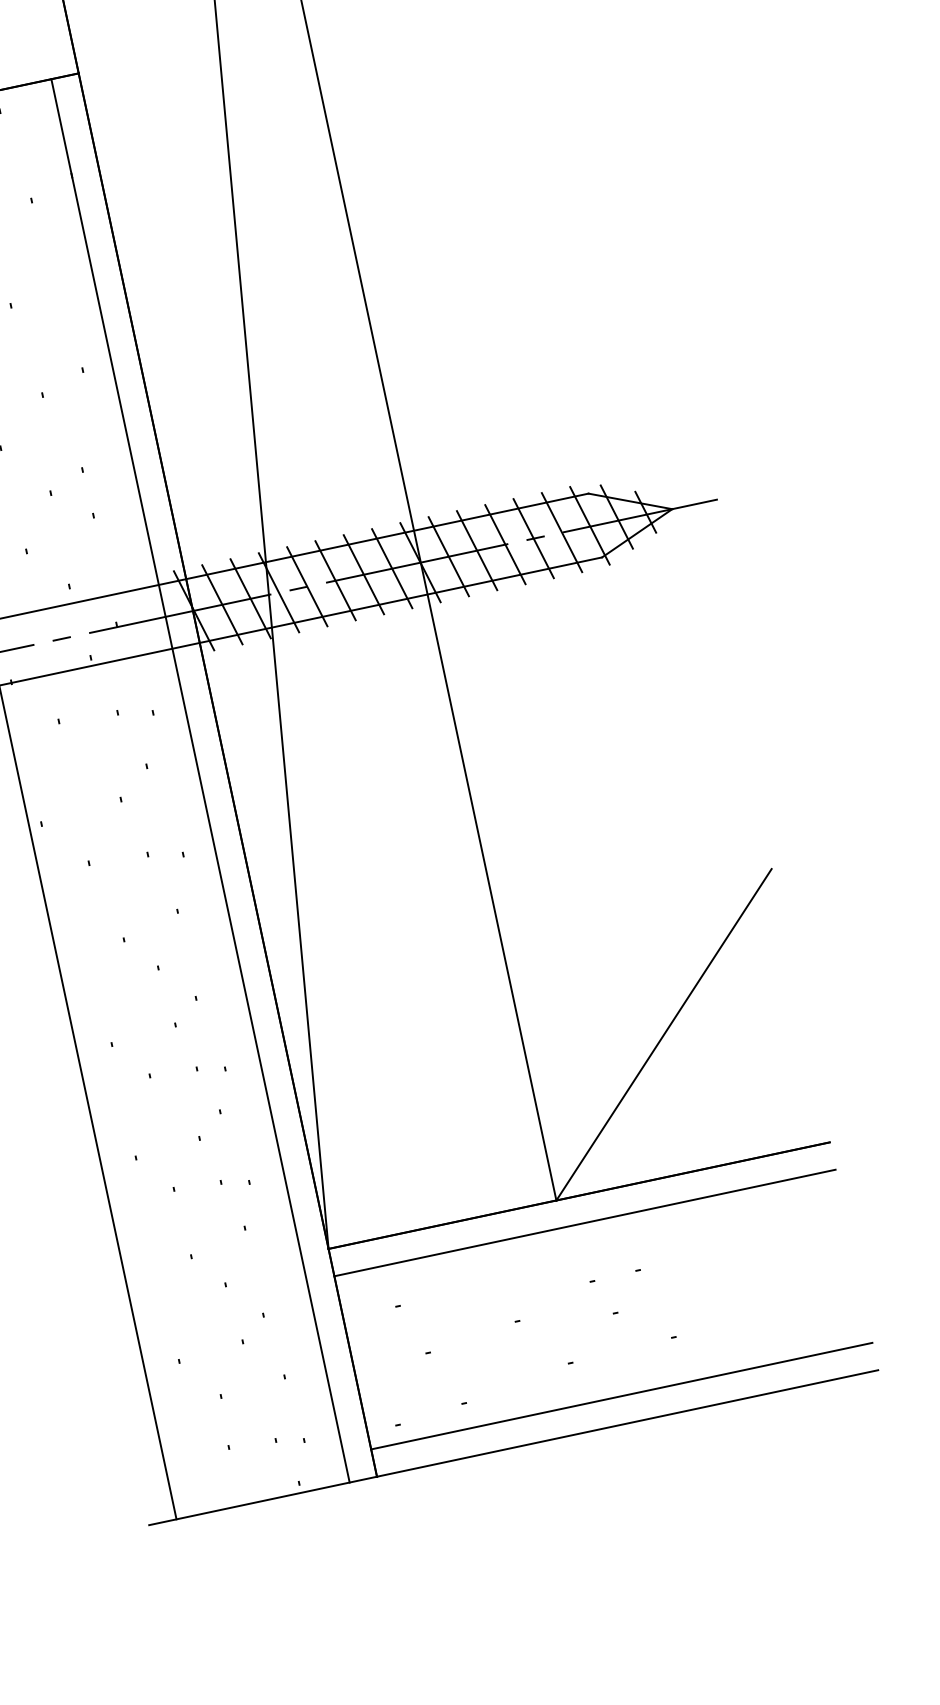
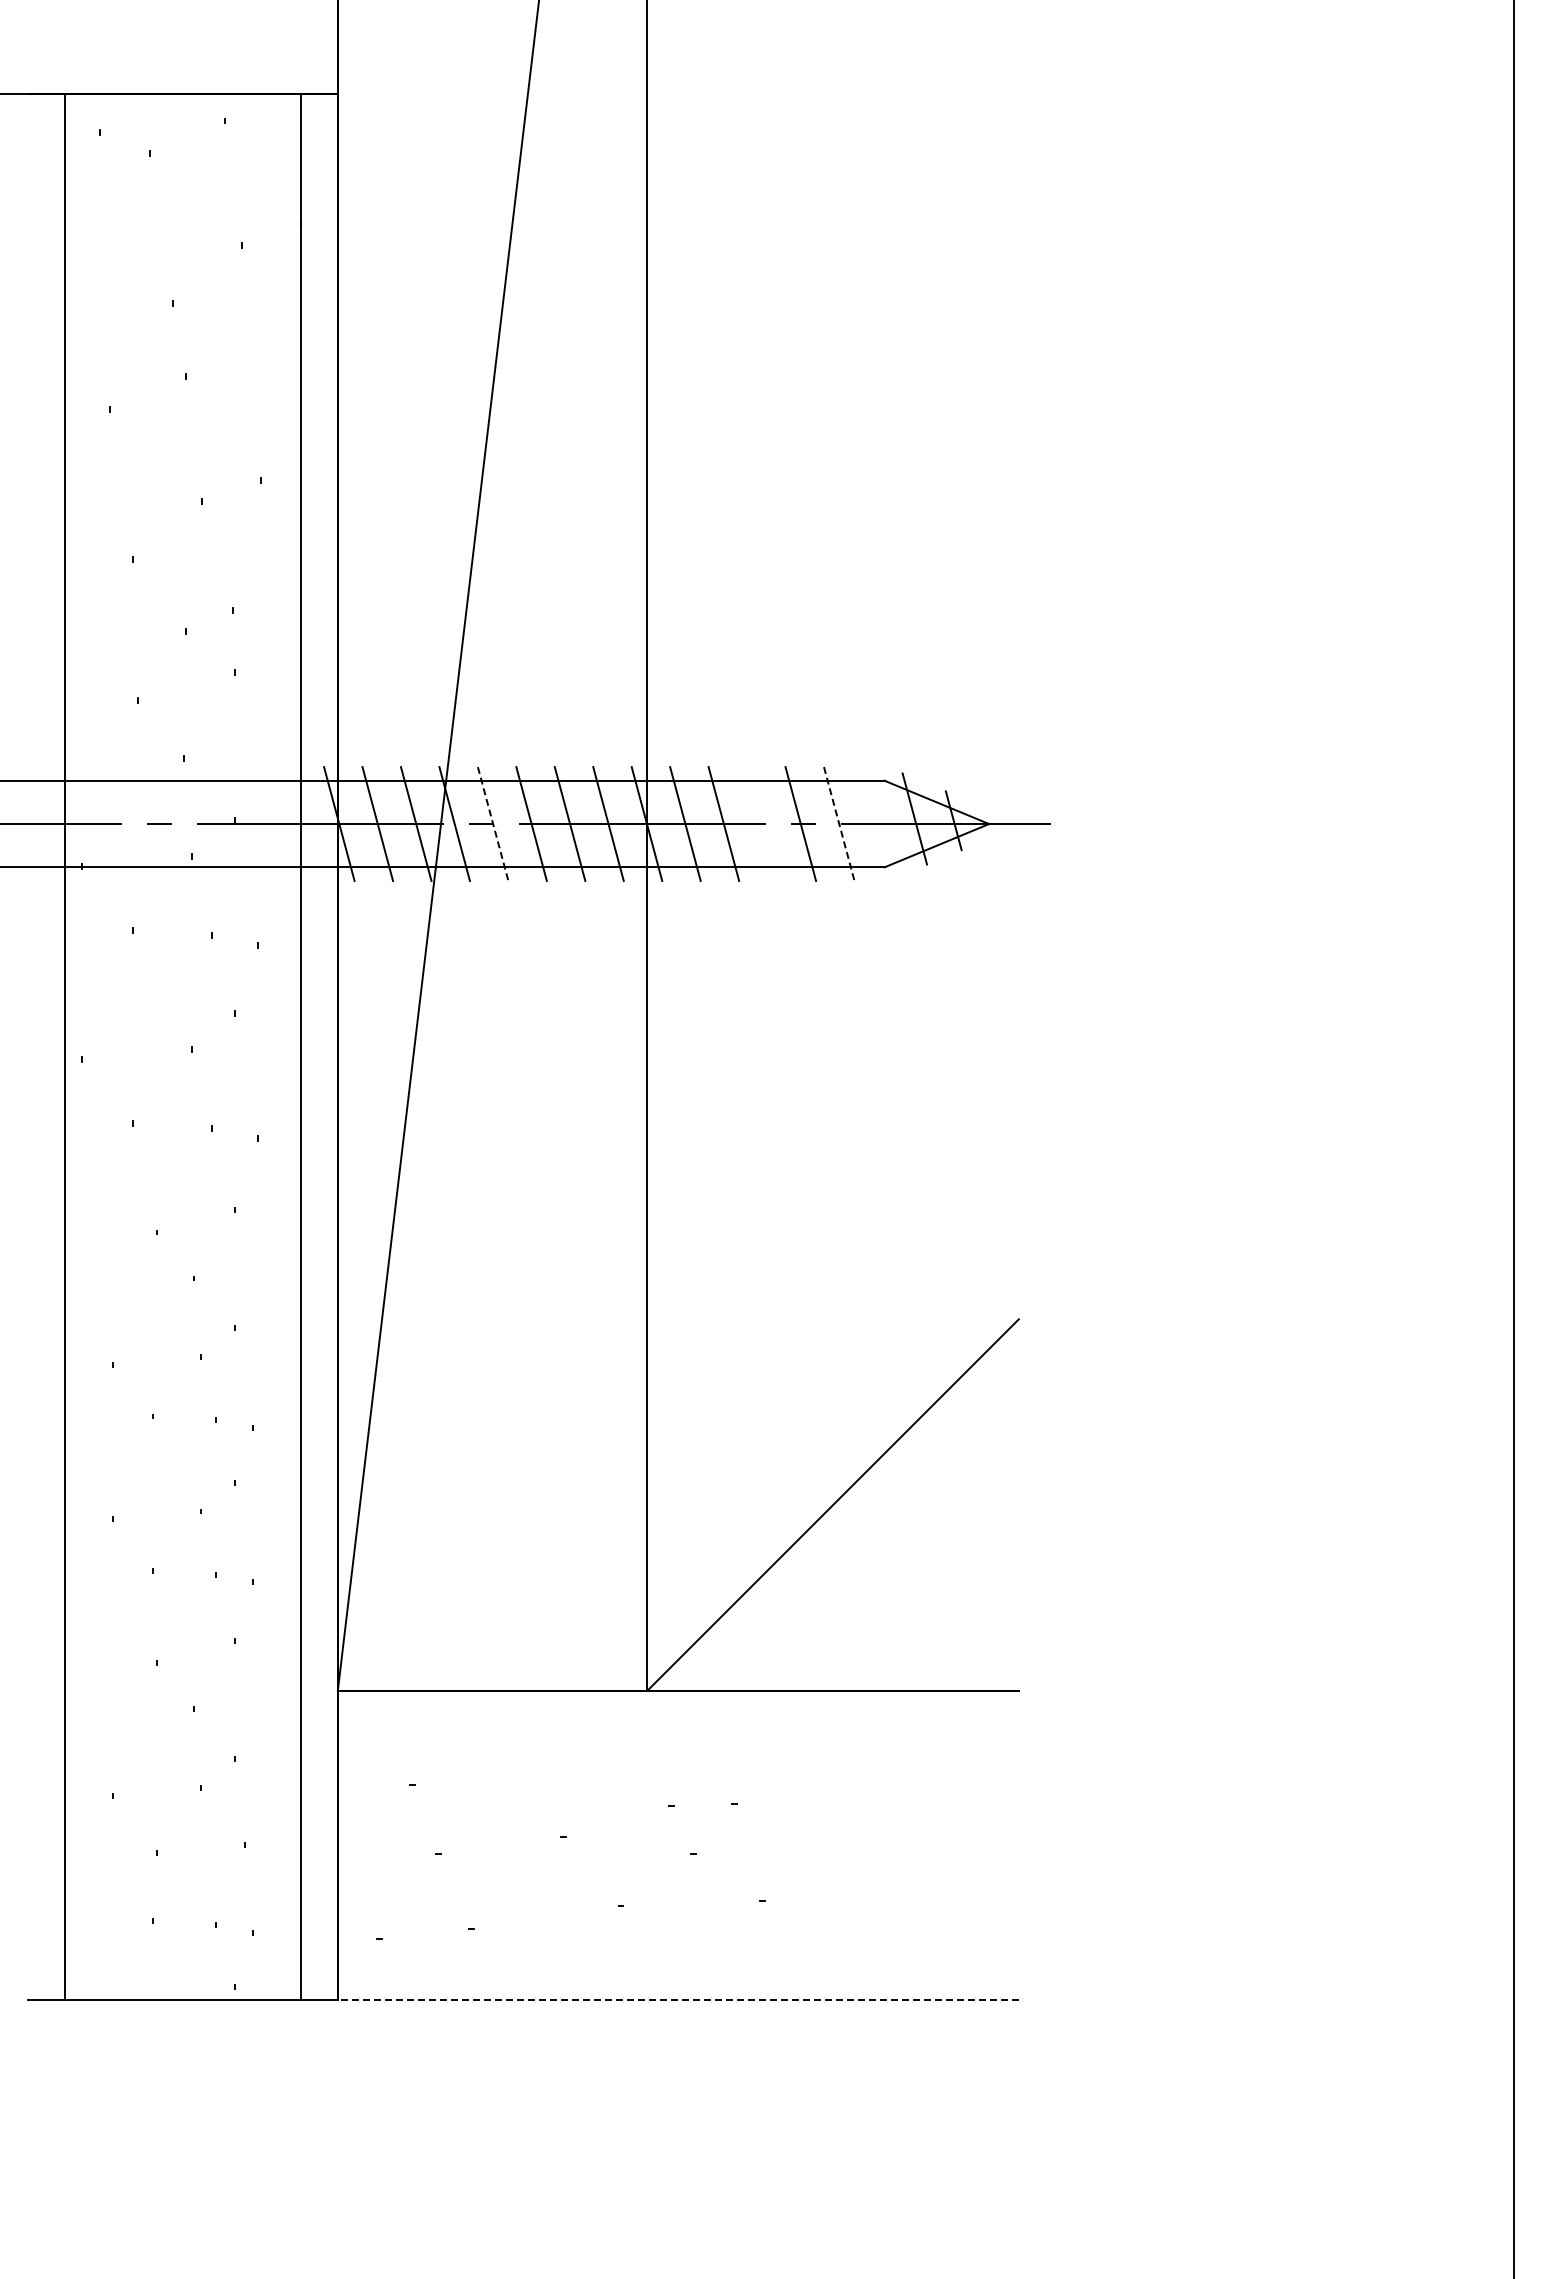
line: (589, 525) -> (877, 822), removed
line: (562, 532) -> (839, 824), solid -> dashed
line: (505, 544) -> (762, 824), removed
line: (307, 587) -> (493, 824), solid -> dashed
line: (584, 1222) -> (677, 1727), removed
line: (621, 1396) -> (677, 1963), removed
line: (627, 1423) -> (678, 2000), solid -> dashed

